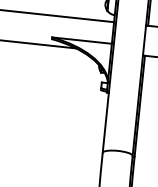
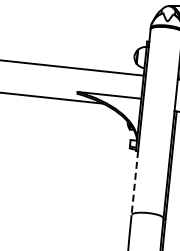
line: (105, 123) -> (134, 183), solid -> dashed

